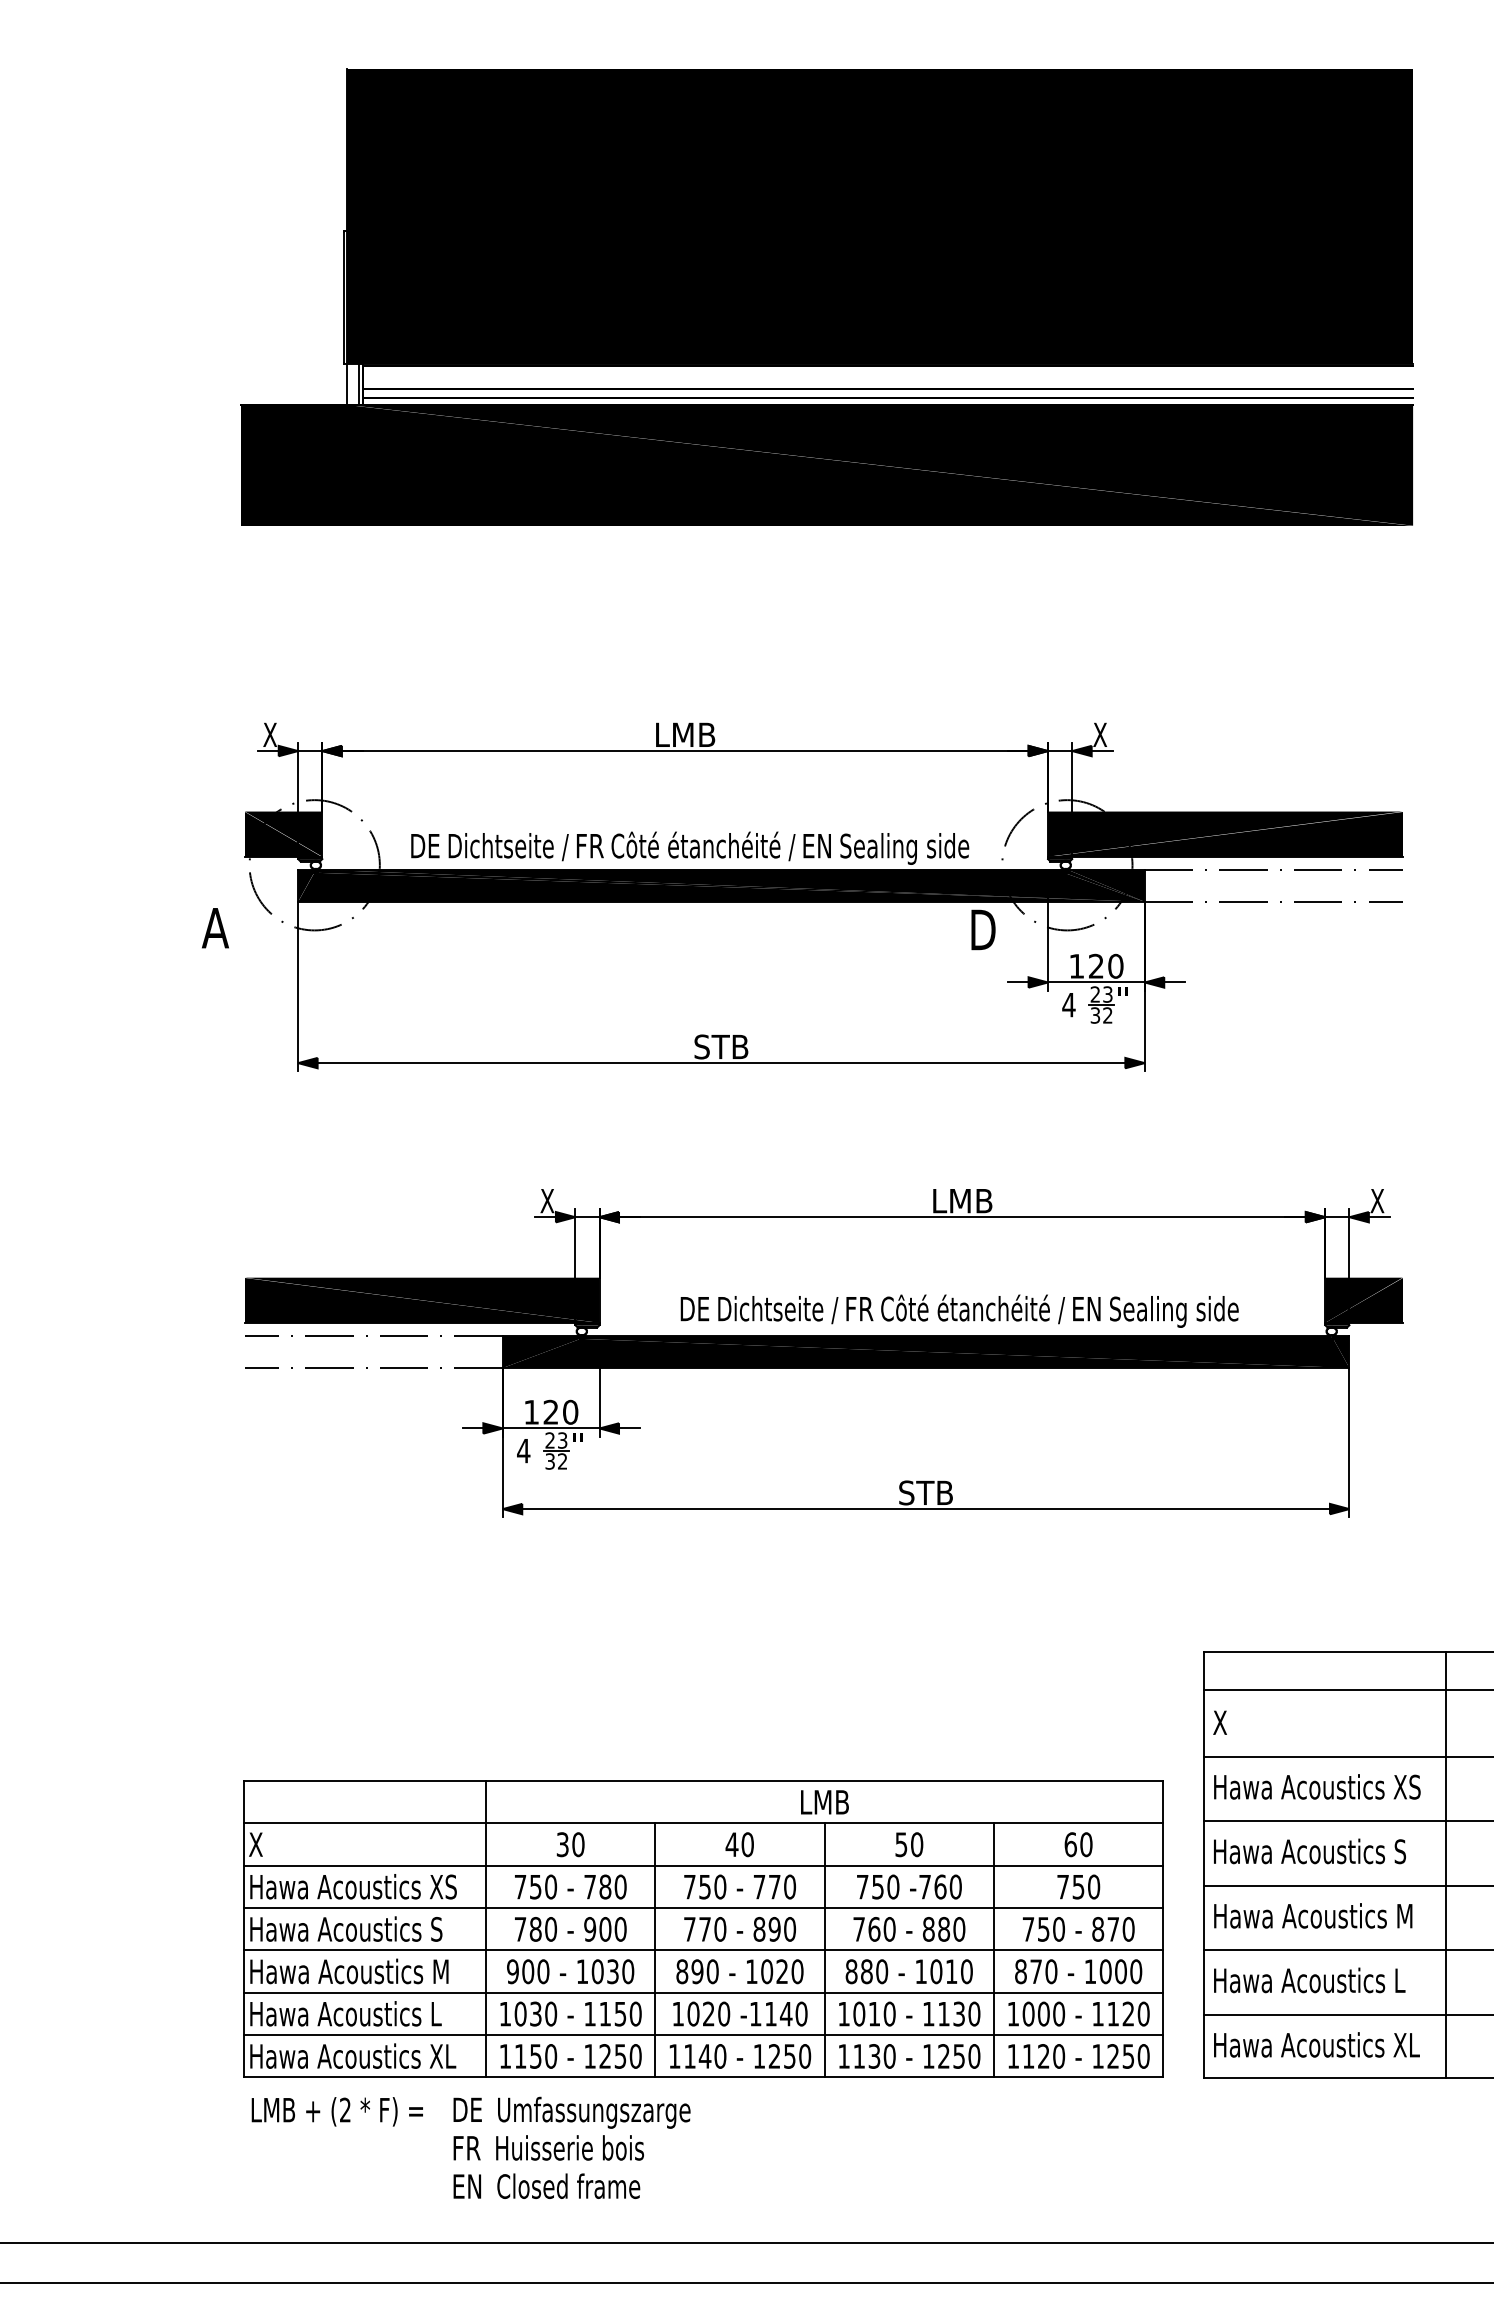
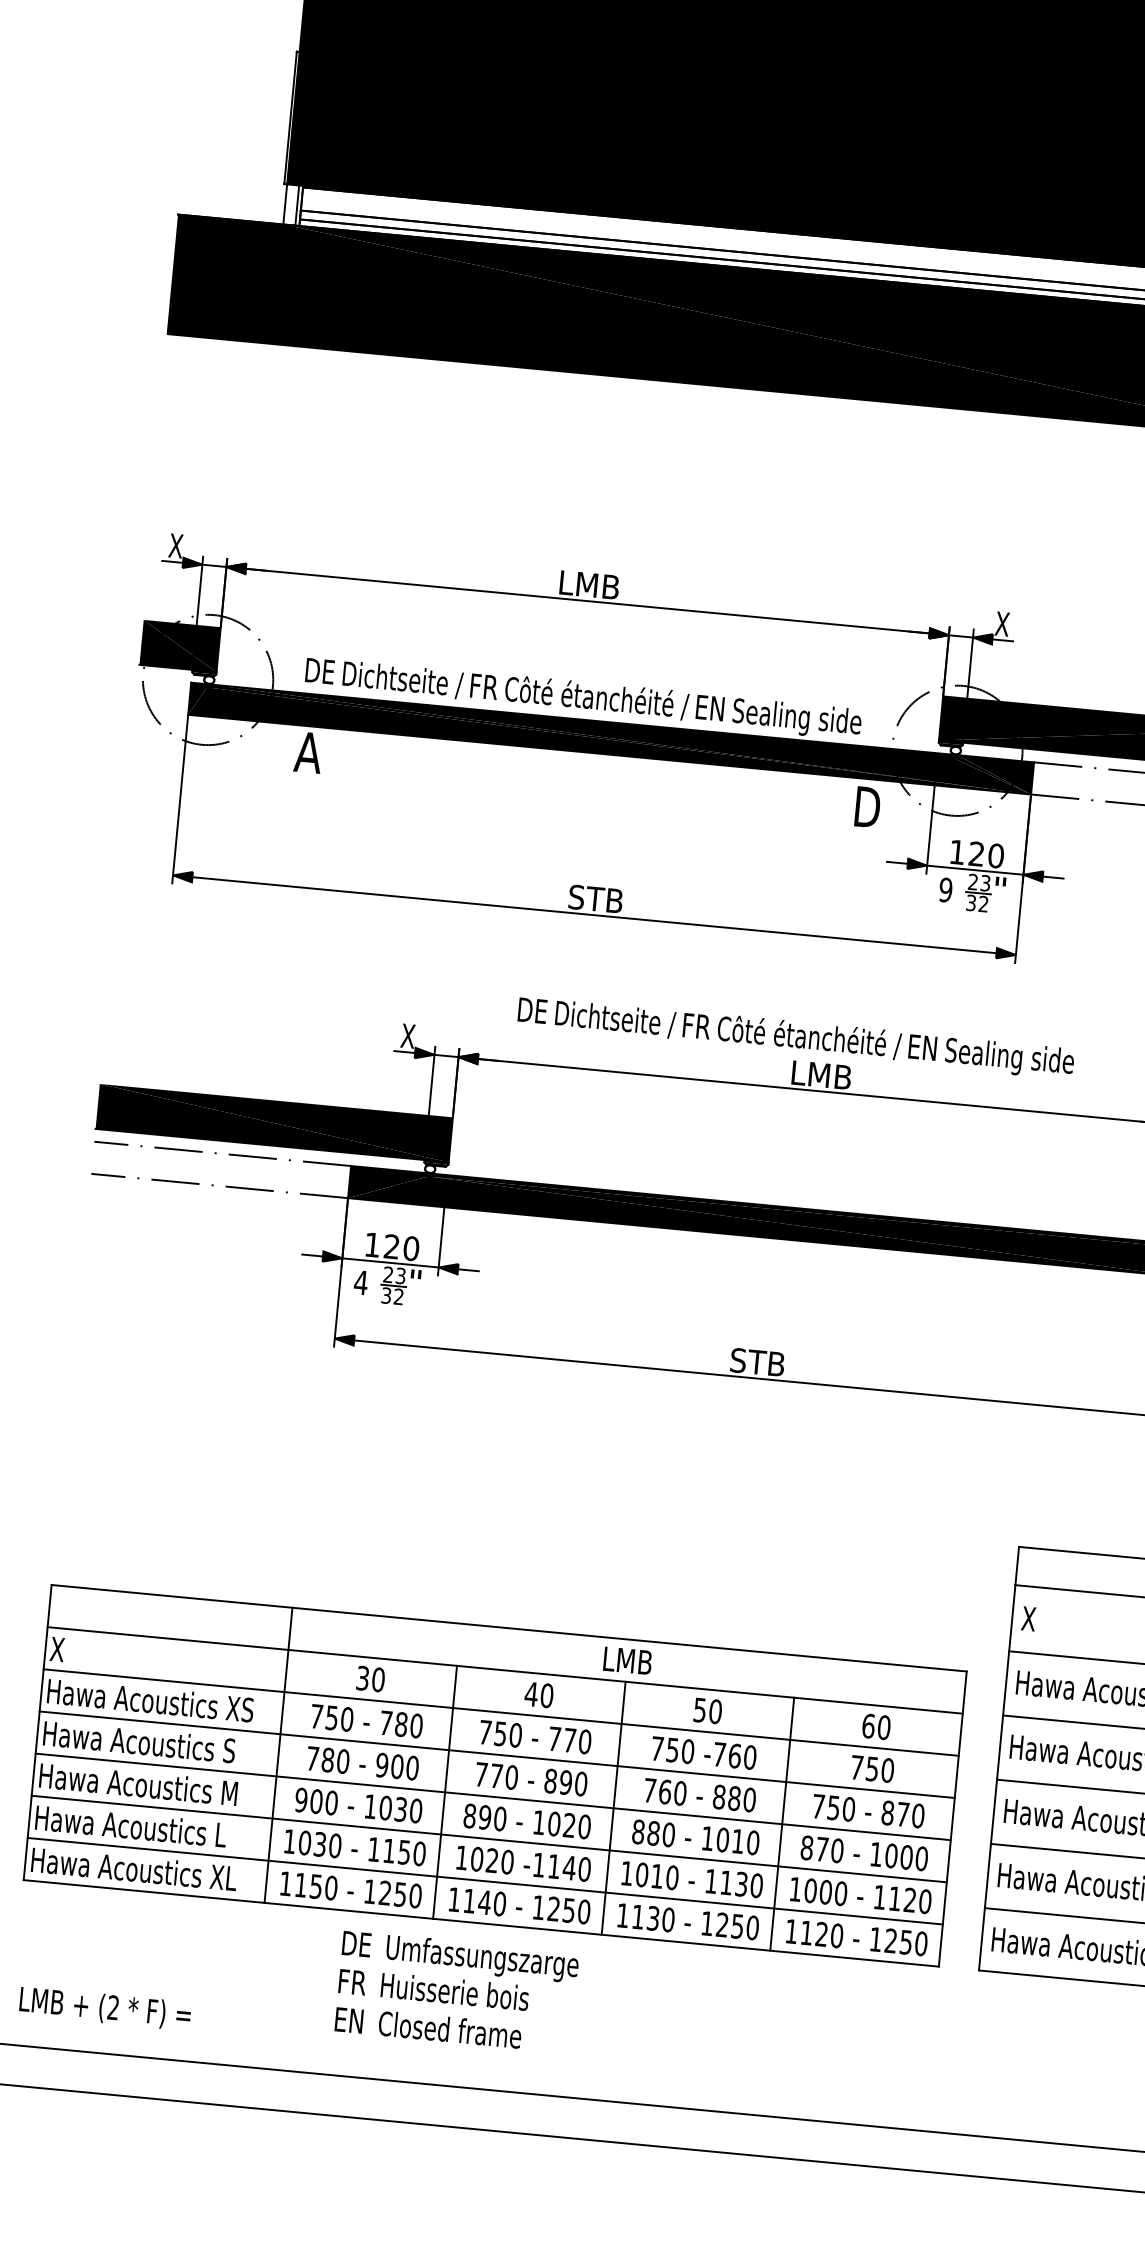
text: (215, 928) -> (308, 752), moved
text: (1068, 1004) -> (945, 889), 4 -> 9
text: (959, 1310) -> (795, 1037), moved
text: (336, 2111) -> (104, 2008), moved
text: (571, 2147) -> (456, 1991), moved

